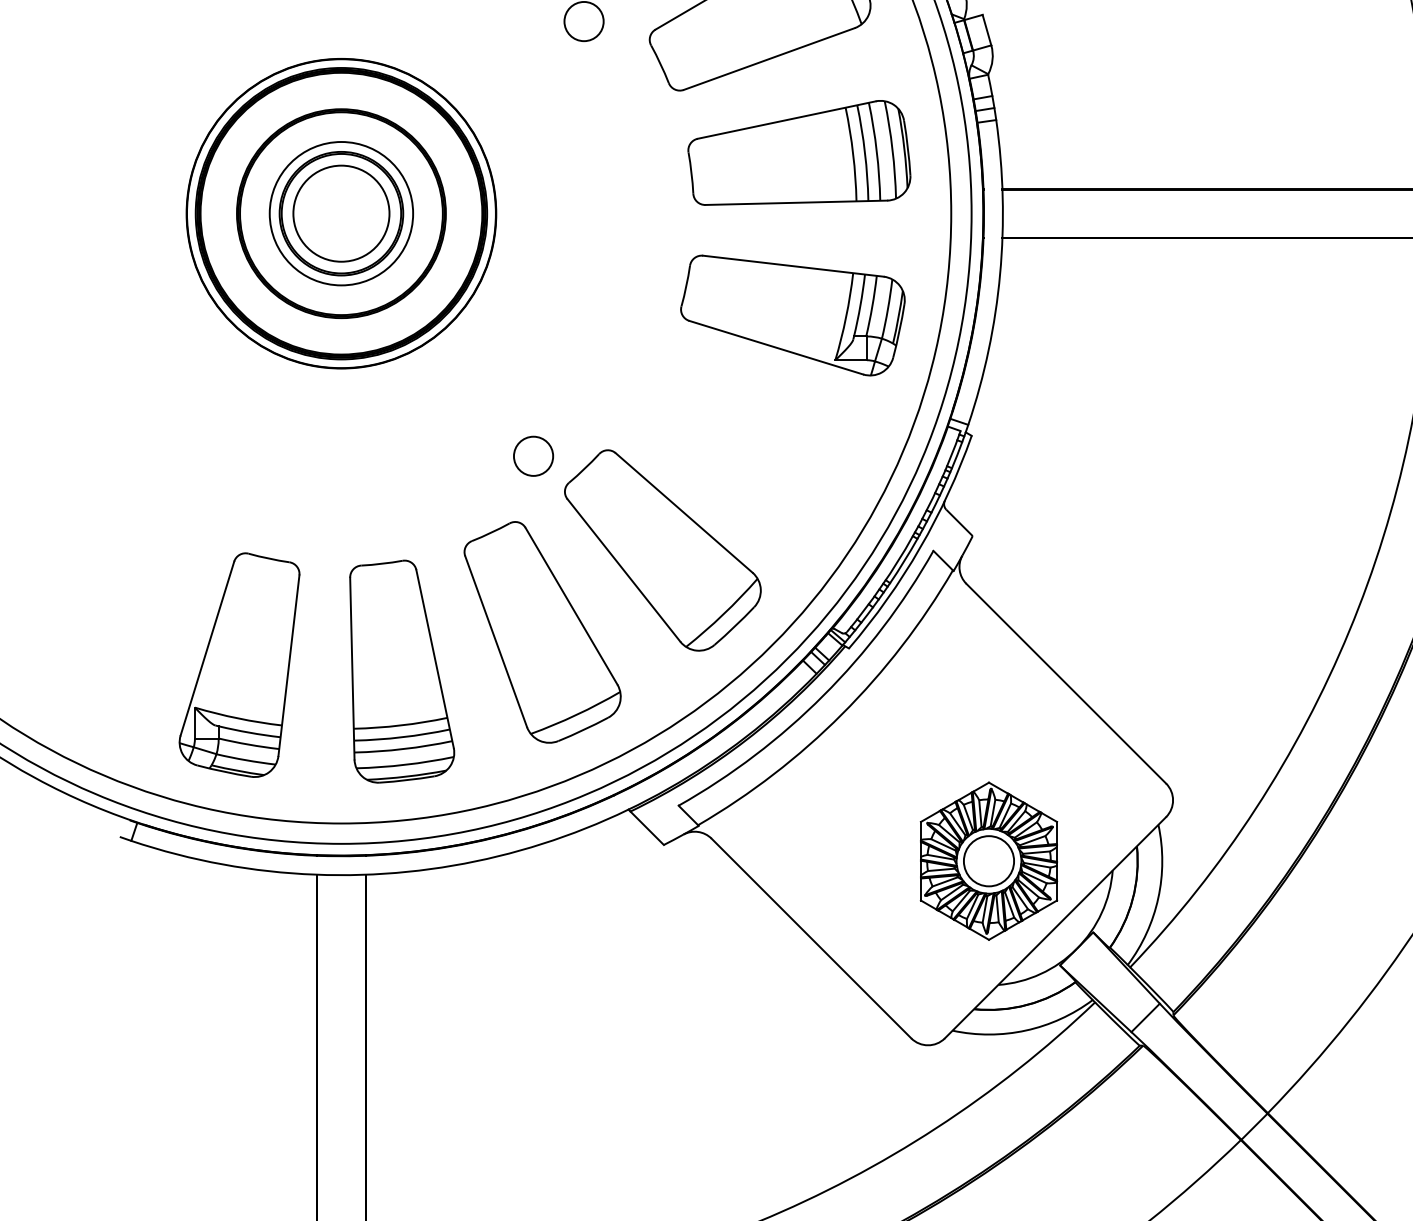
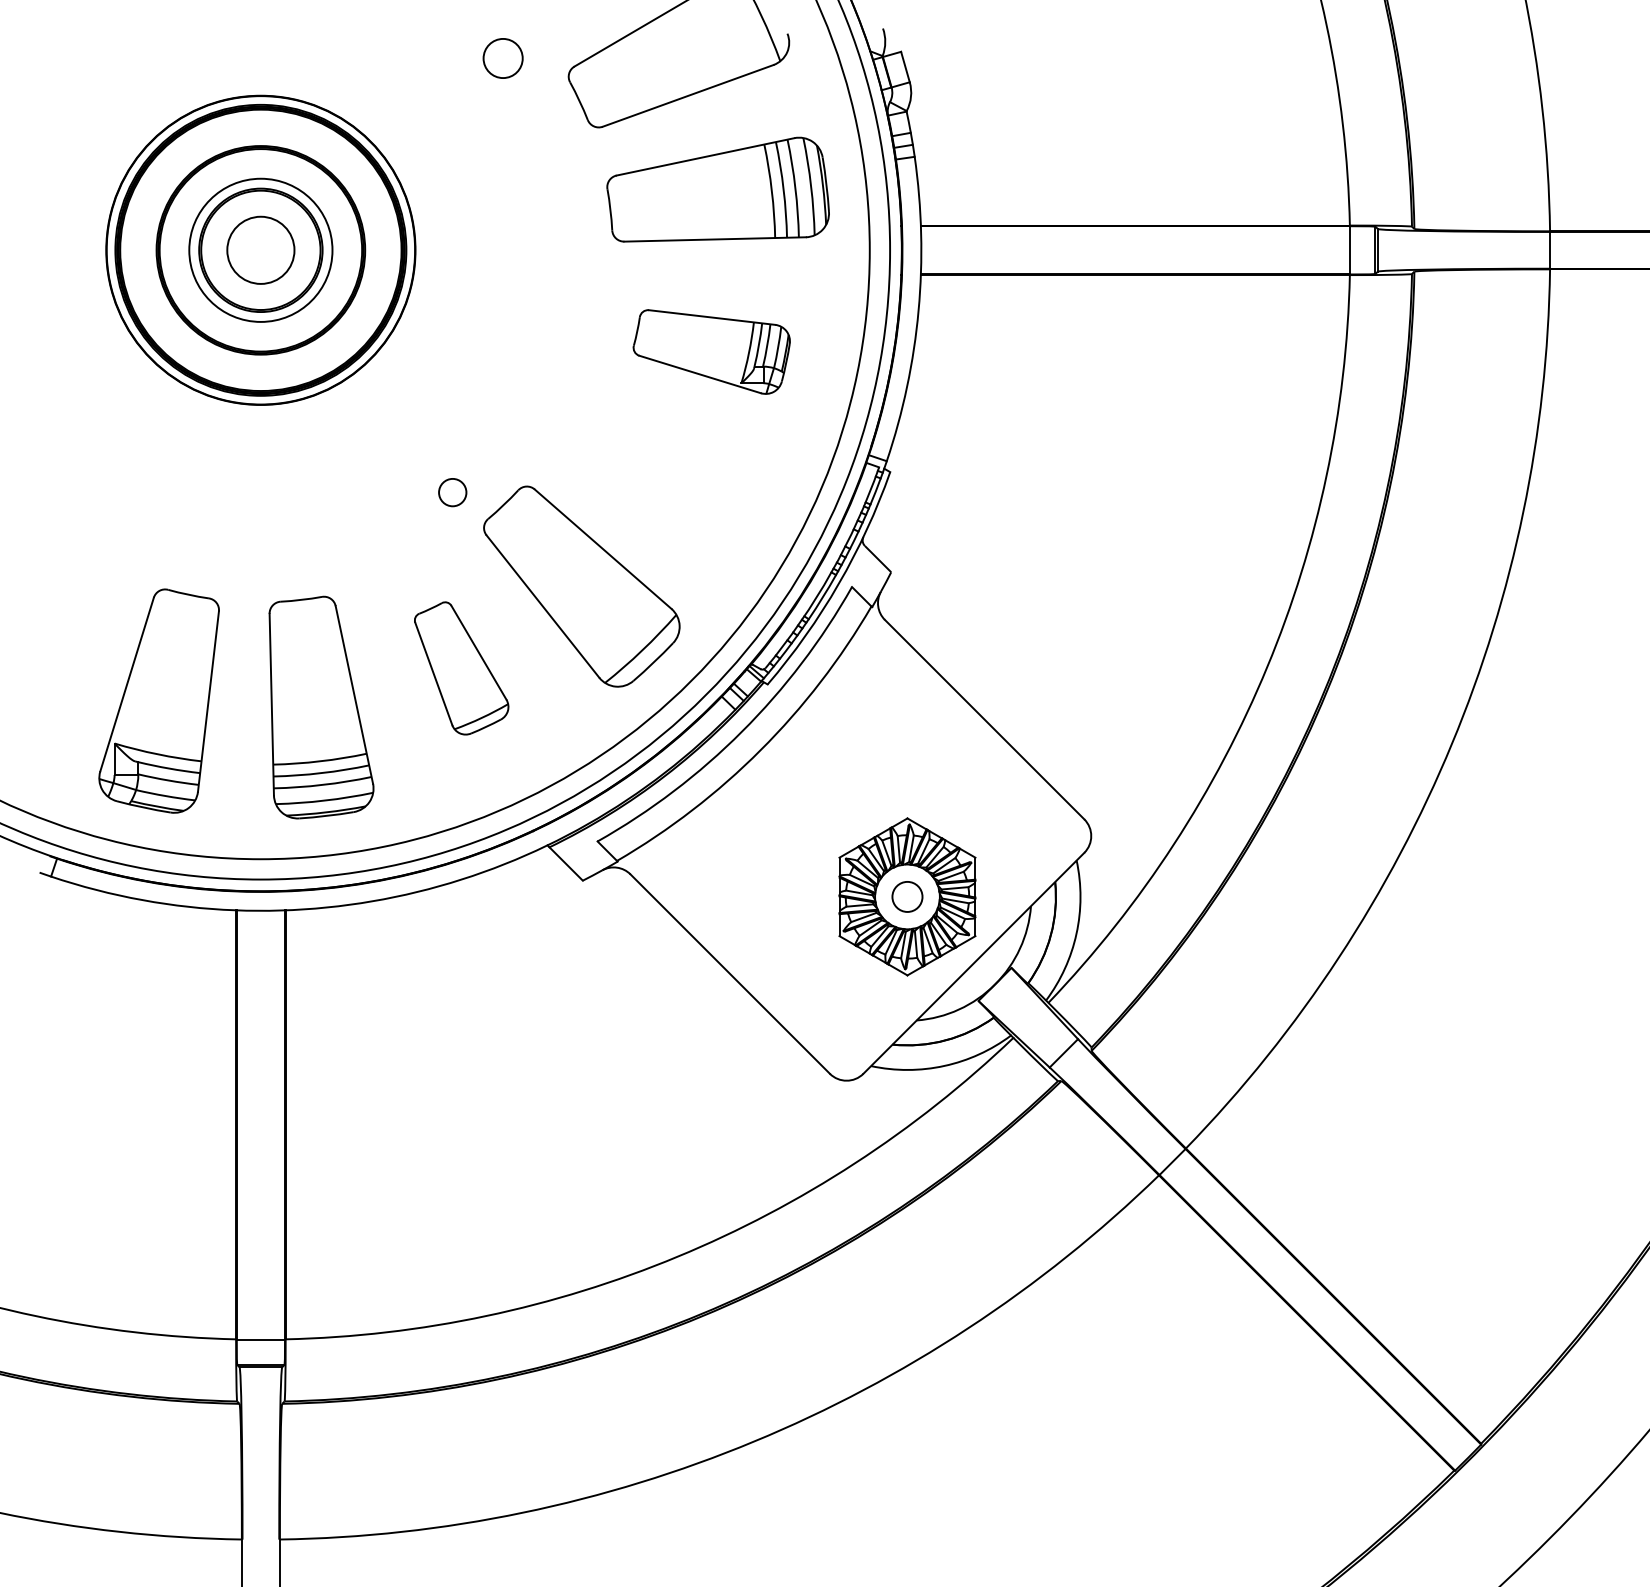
circle: (341, 213) -> (260, 250), size x0.7
part: (792, 315) -> (711, 351), size x0.7
circle: (533, 456) -> (452, 492), size x0.7
part: (542, 632) -> (461, 668), size x0.6
circle: (989, 860) -> (907, 896), size x0.6

